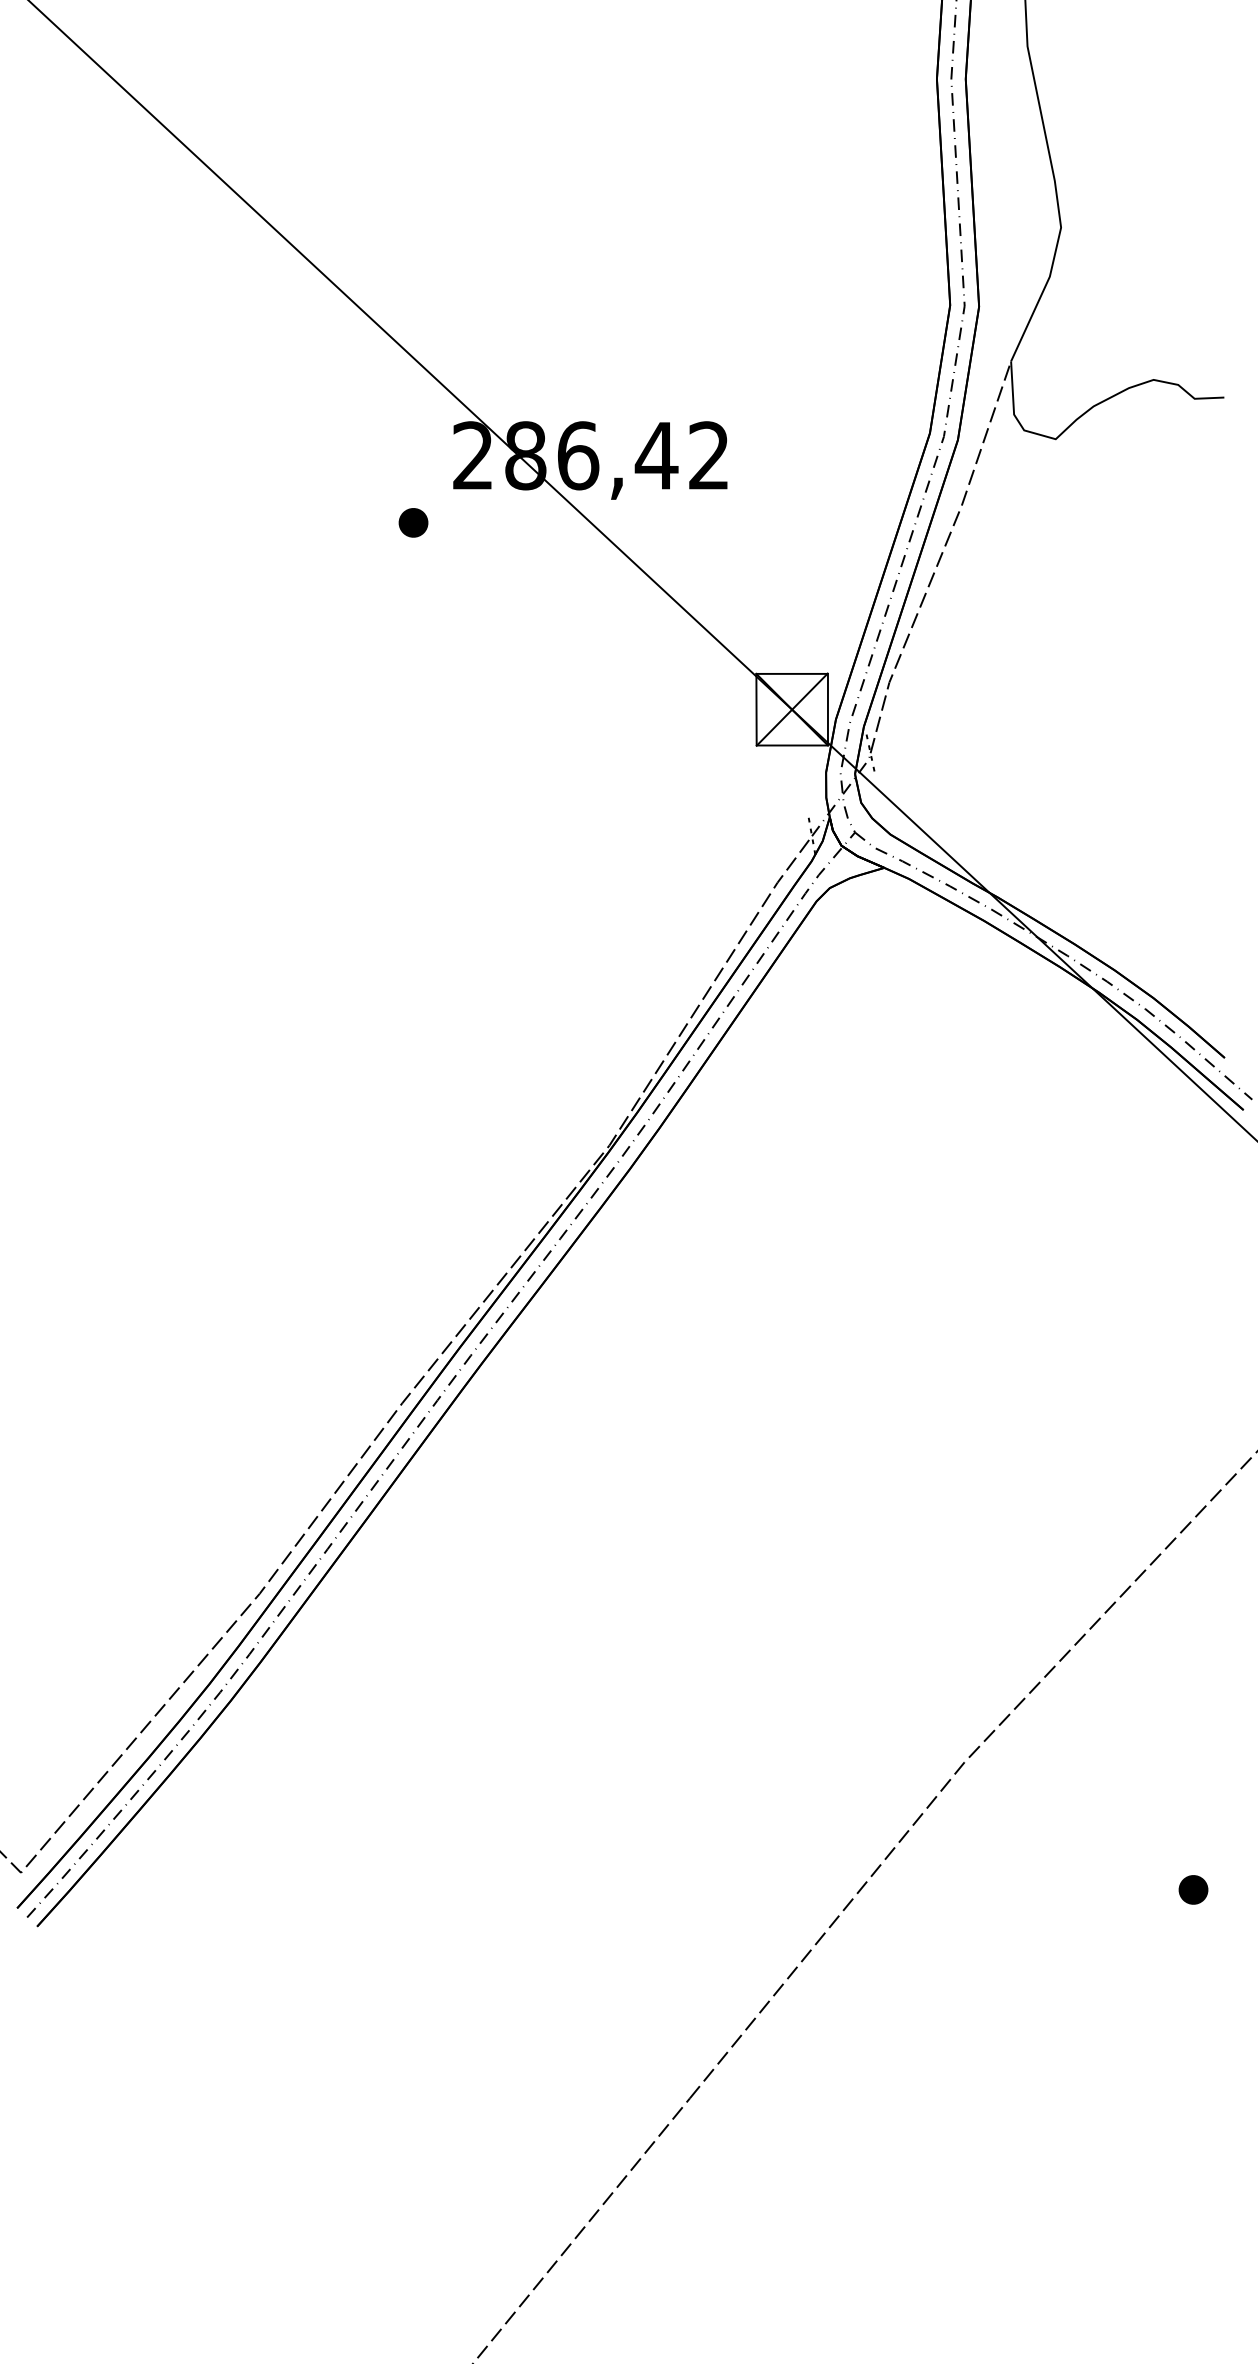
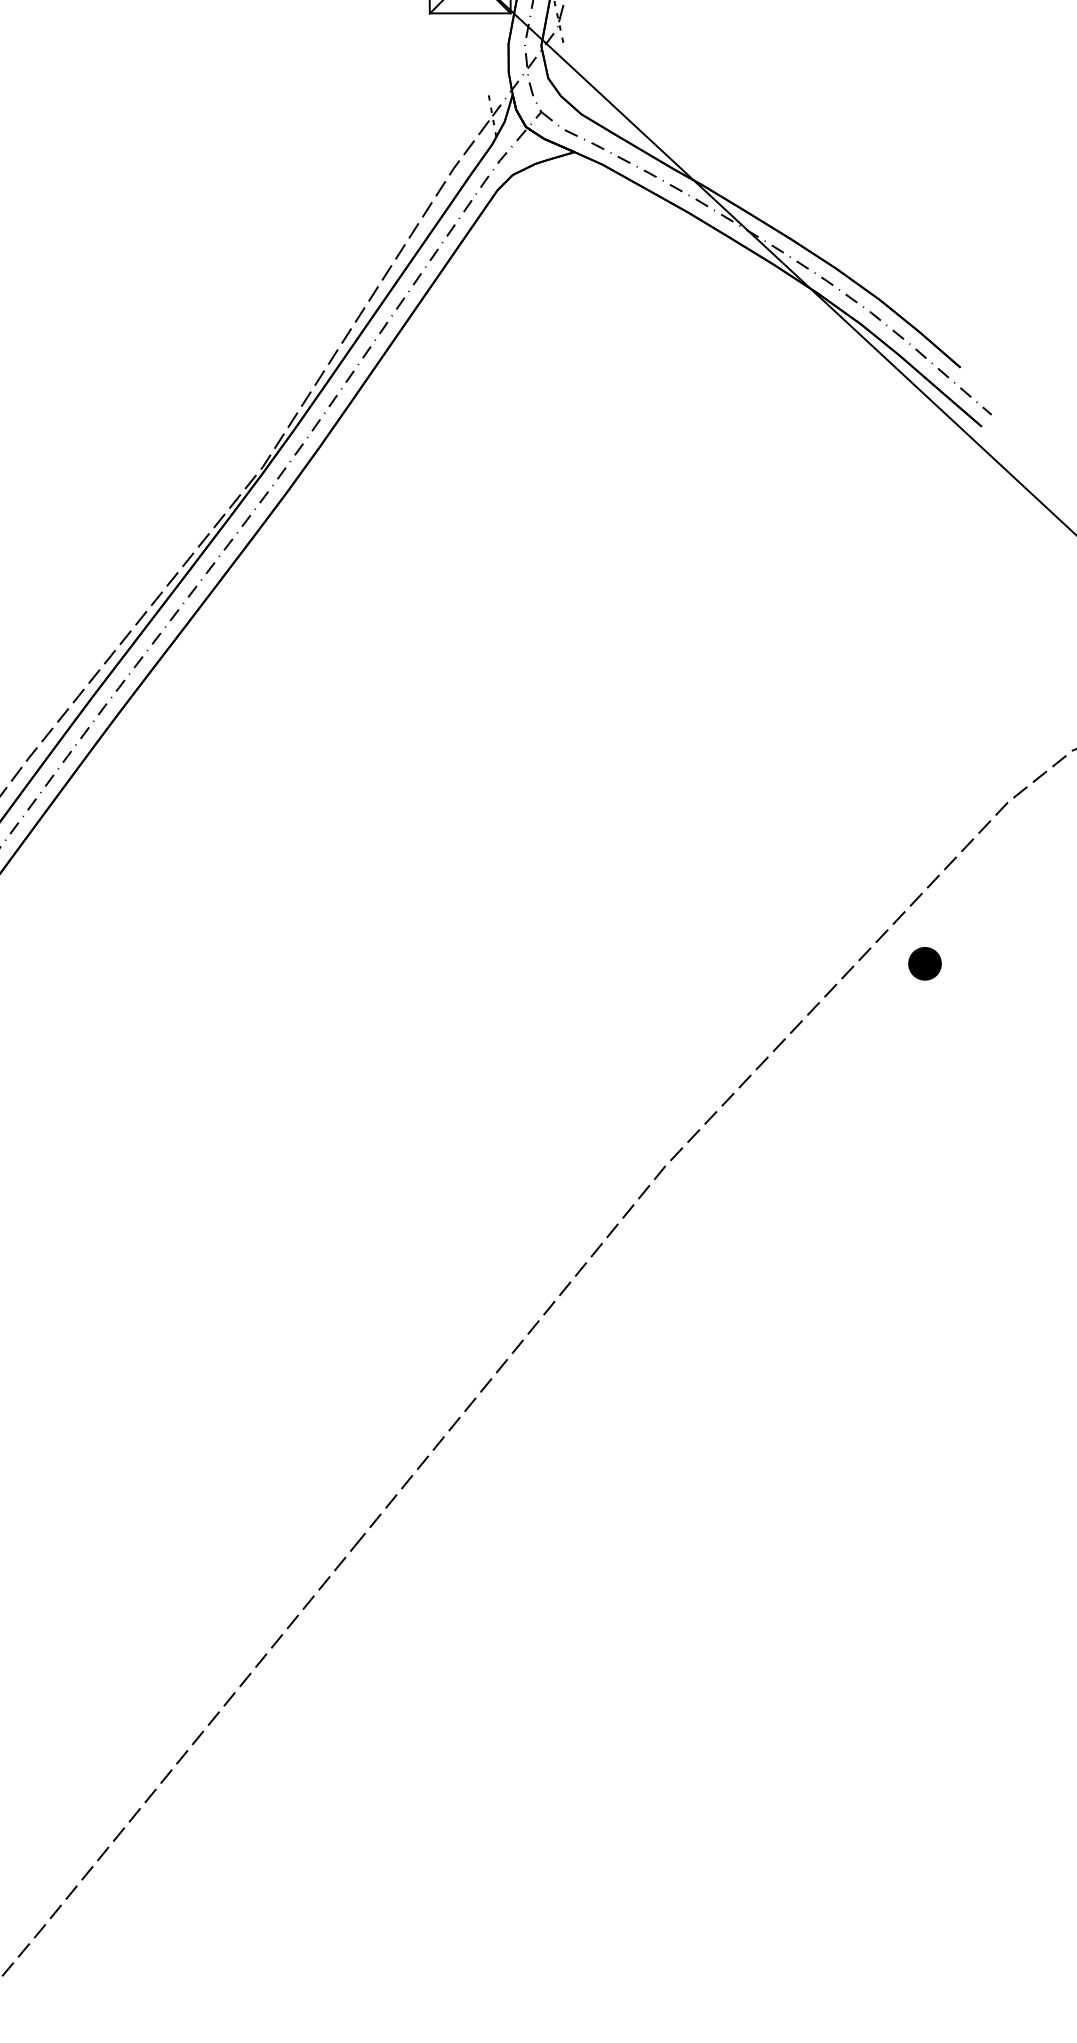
part: (1193, 1889) -> (925, 963), moved

